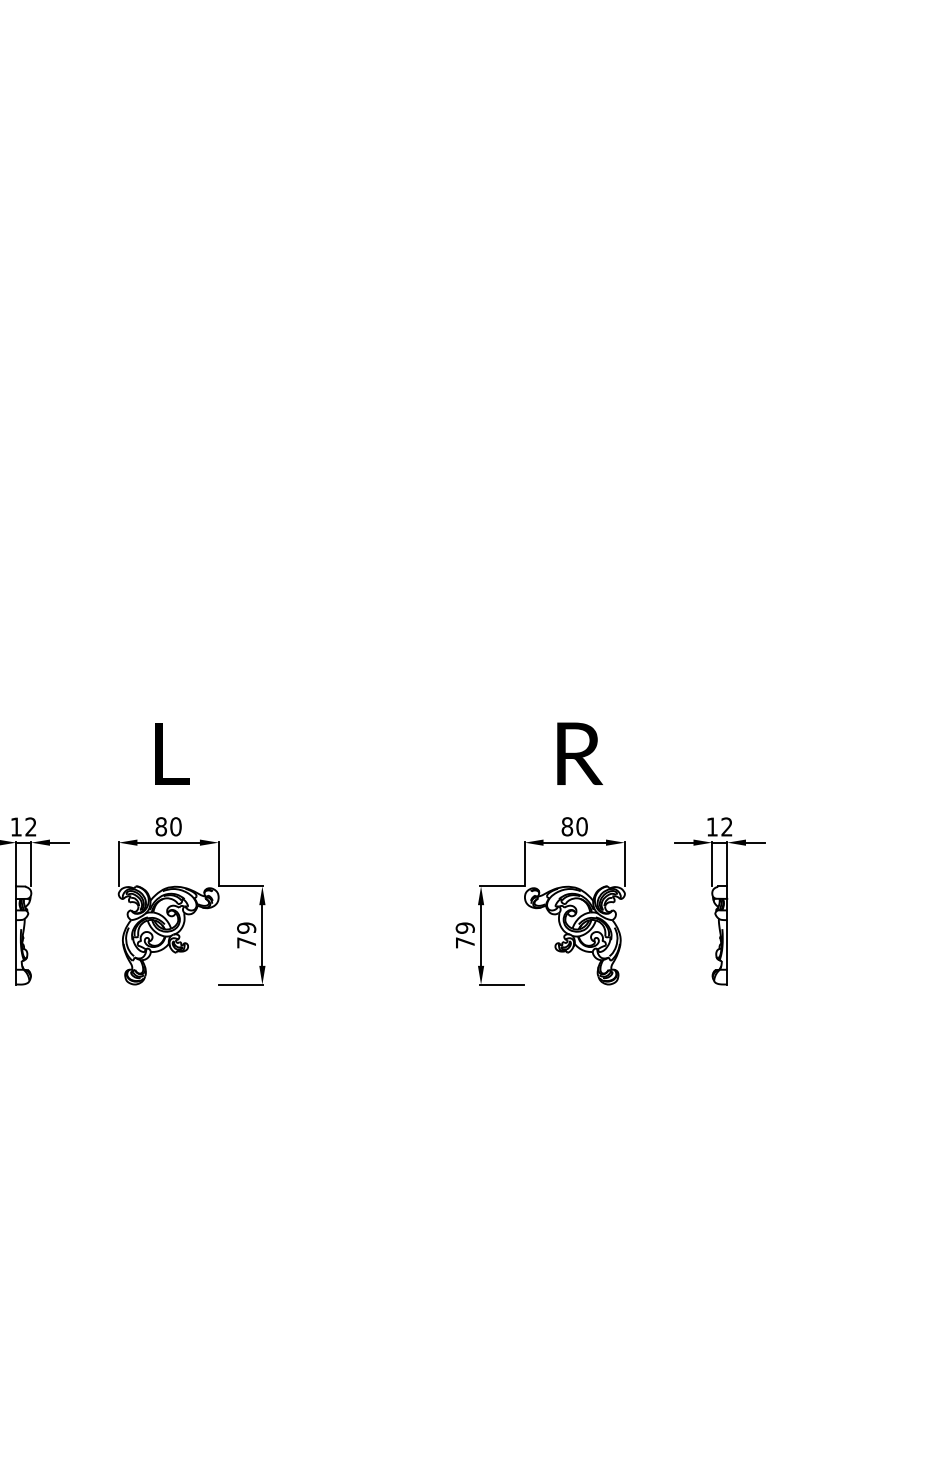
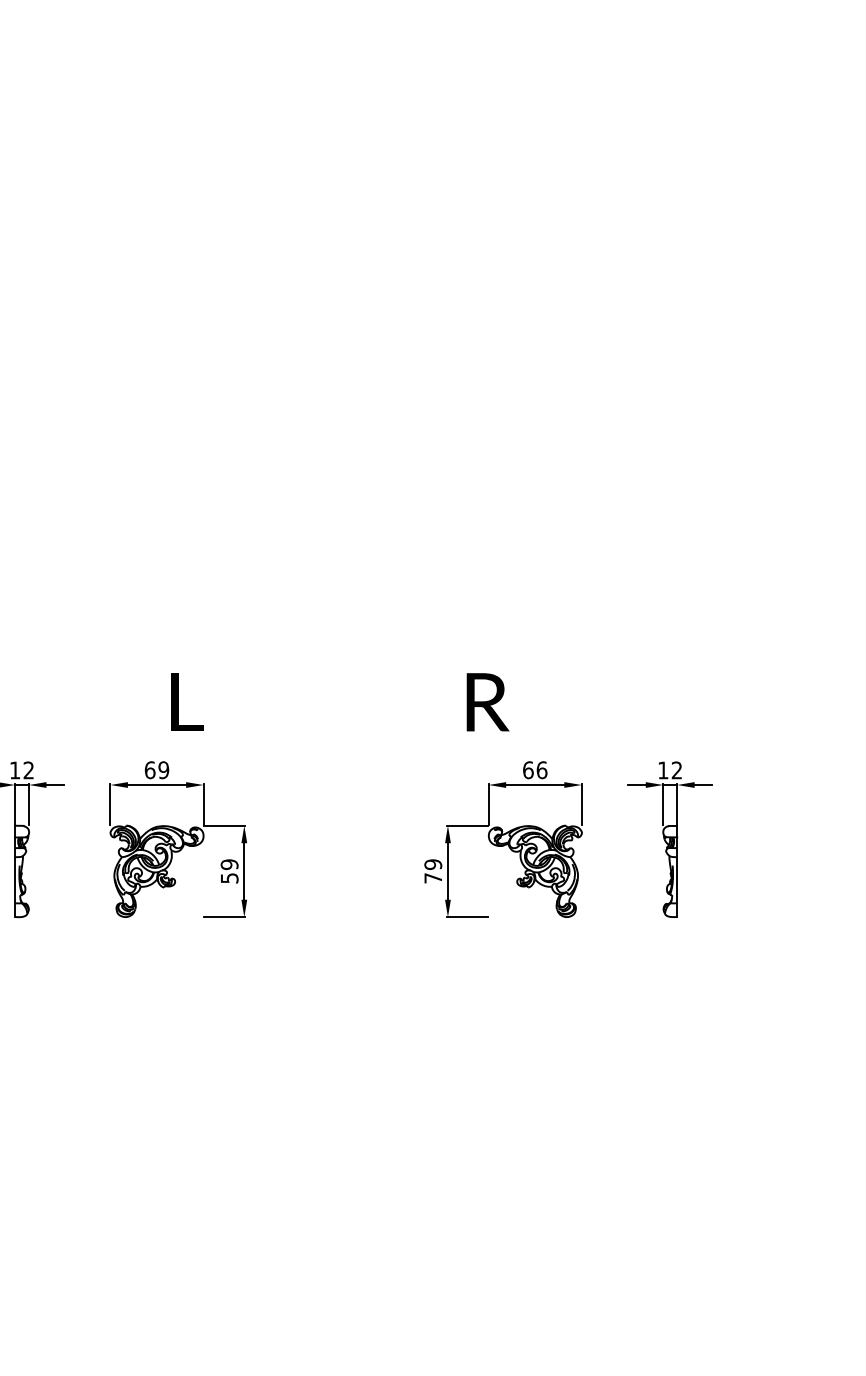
text: (172, 753) -> (187, 701), moved
text: (579, 753) -> (487, 701), moved
text: (168, 826) -> (156, 769), 80 -> 69
text: (574, 826) -> (534, 769), 80 -> 66
text: (246, 942) -> (229, 877), 79 -> 59

